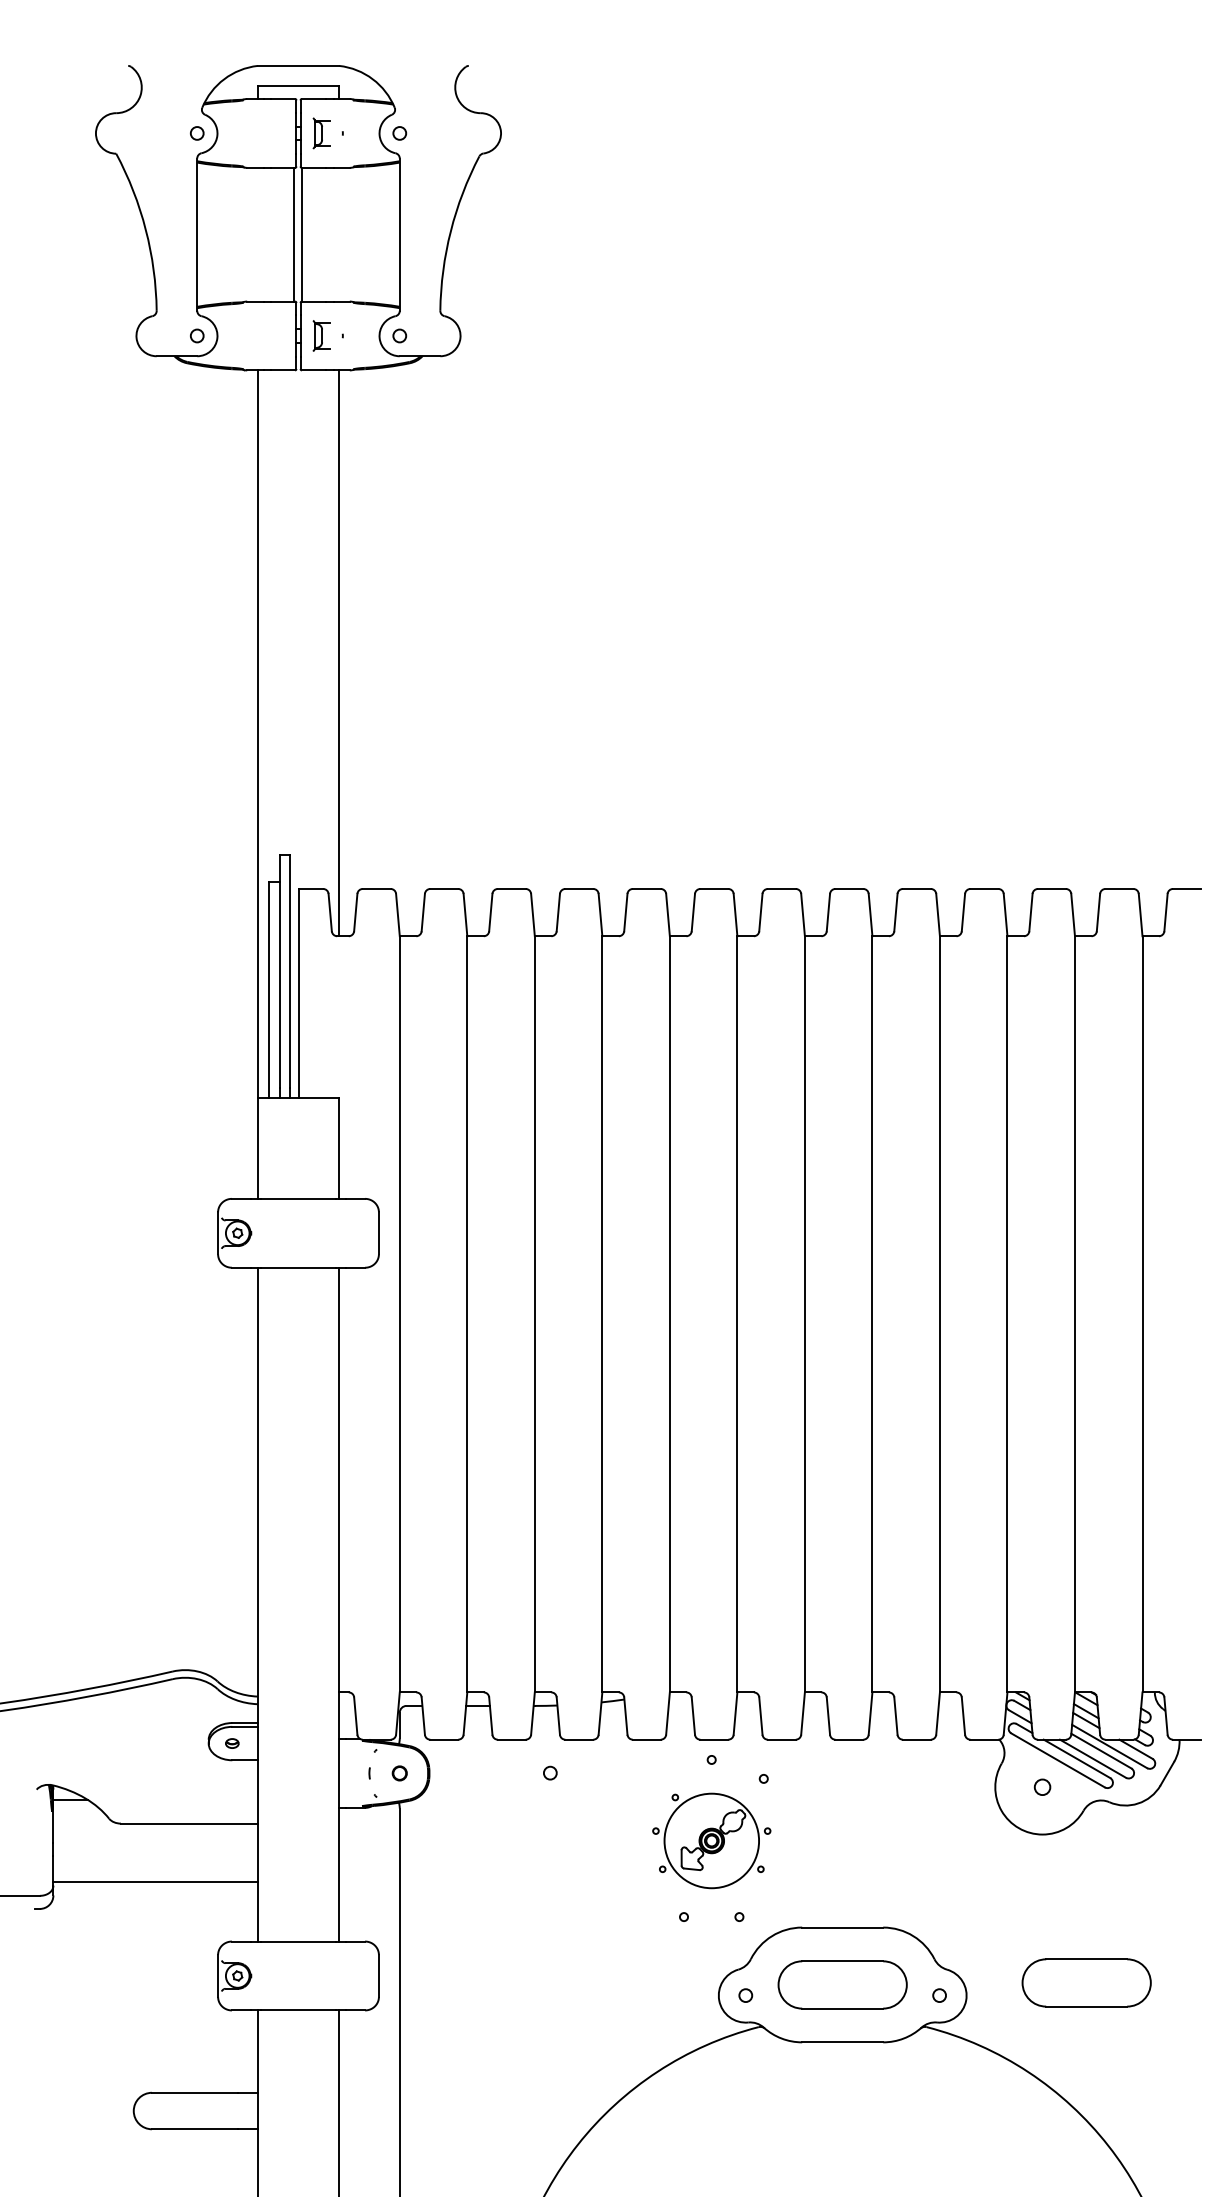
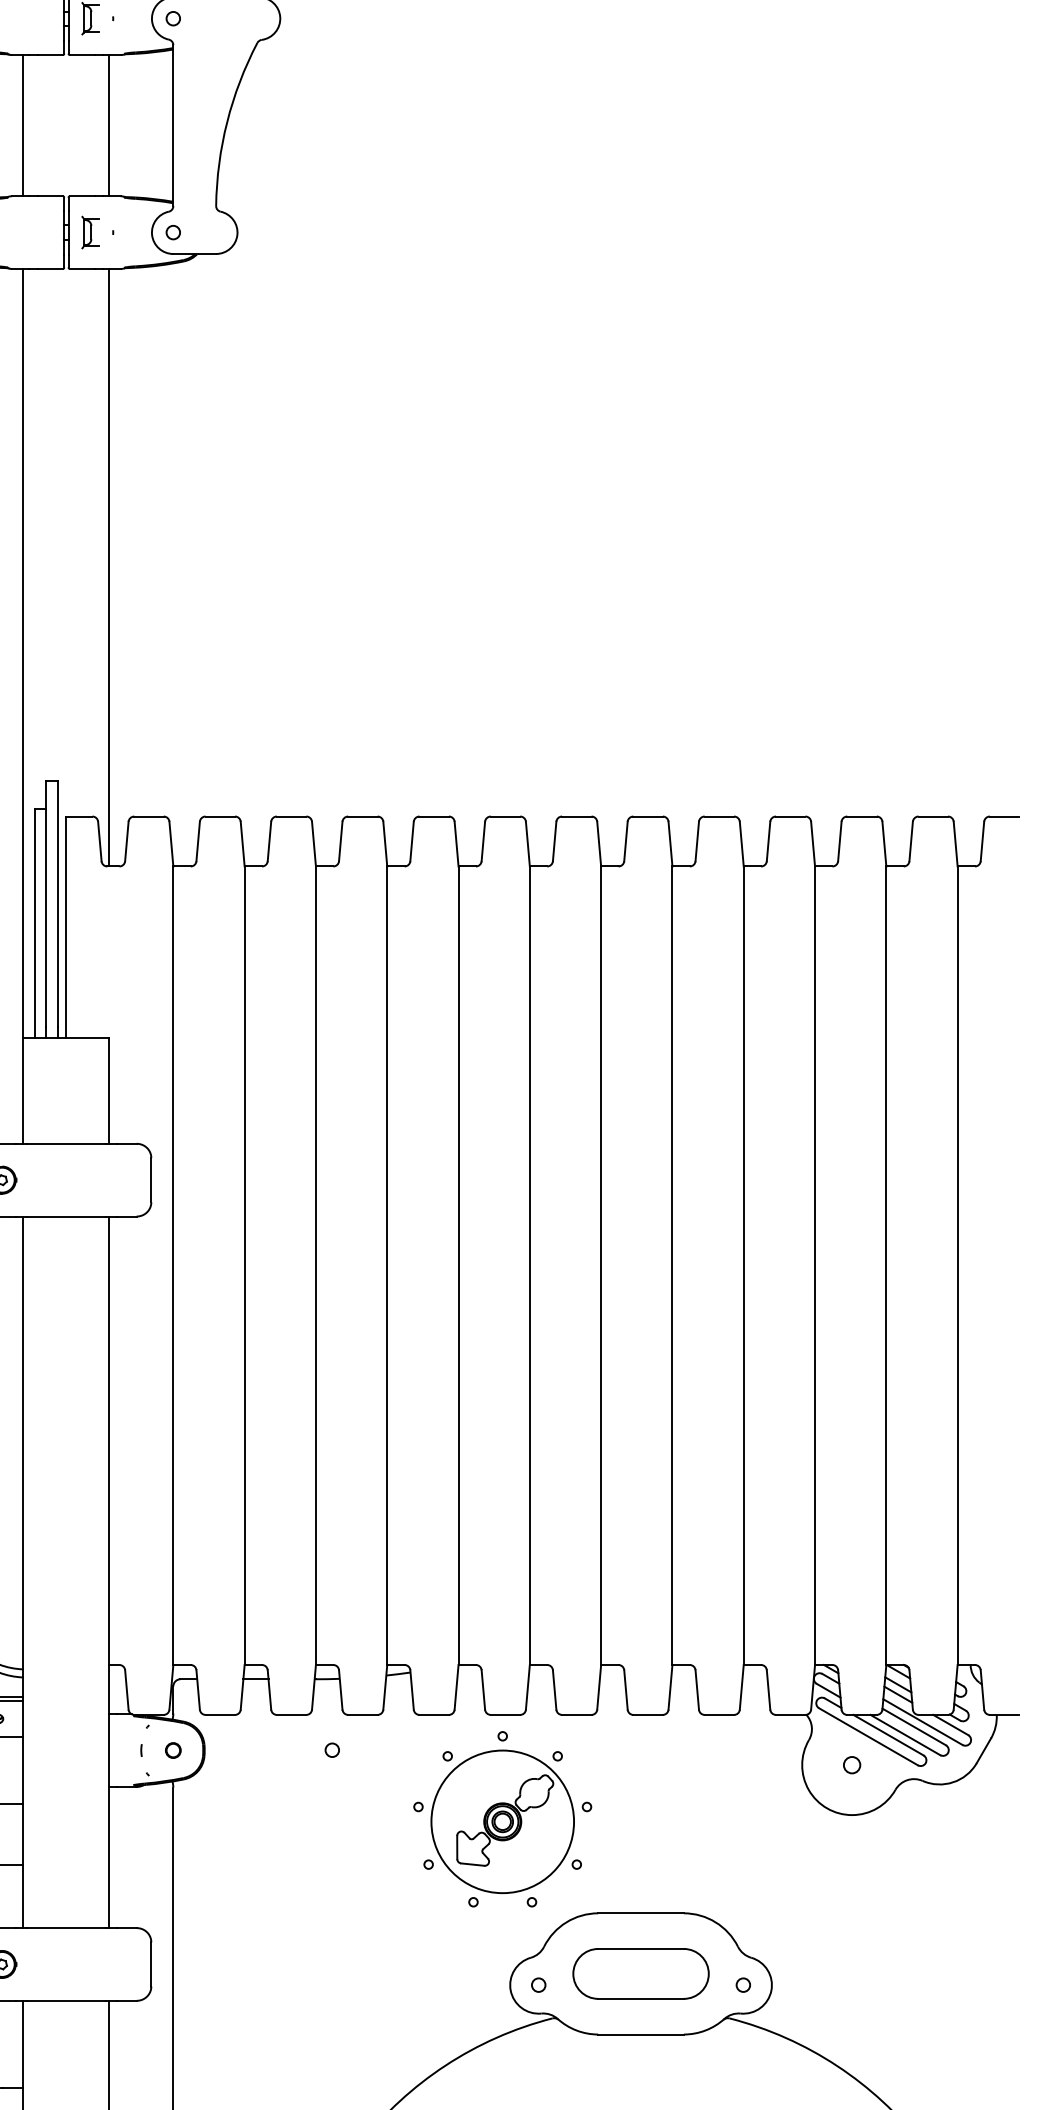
line: (294, 234) -> (109, 125), moved
line: (301, 234) -> (23, 125), moved
part: (711, 1840) -> (502, 1821), size x1.43
part: (1086, 1982) -> (898, 1971), removed

